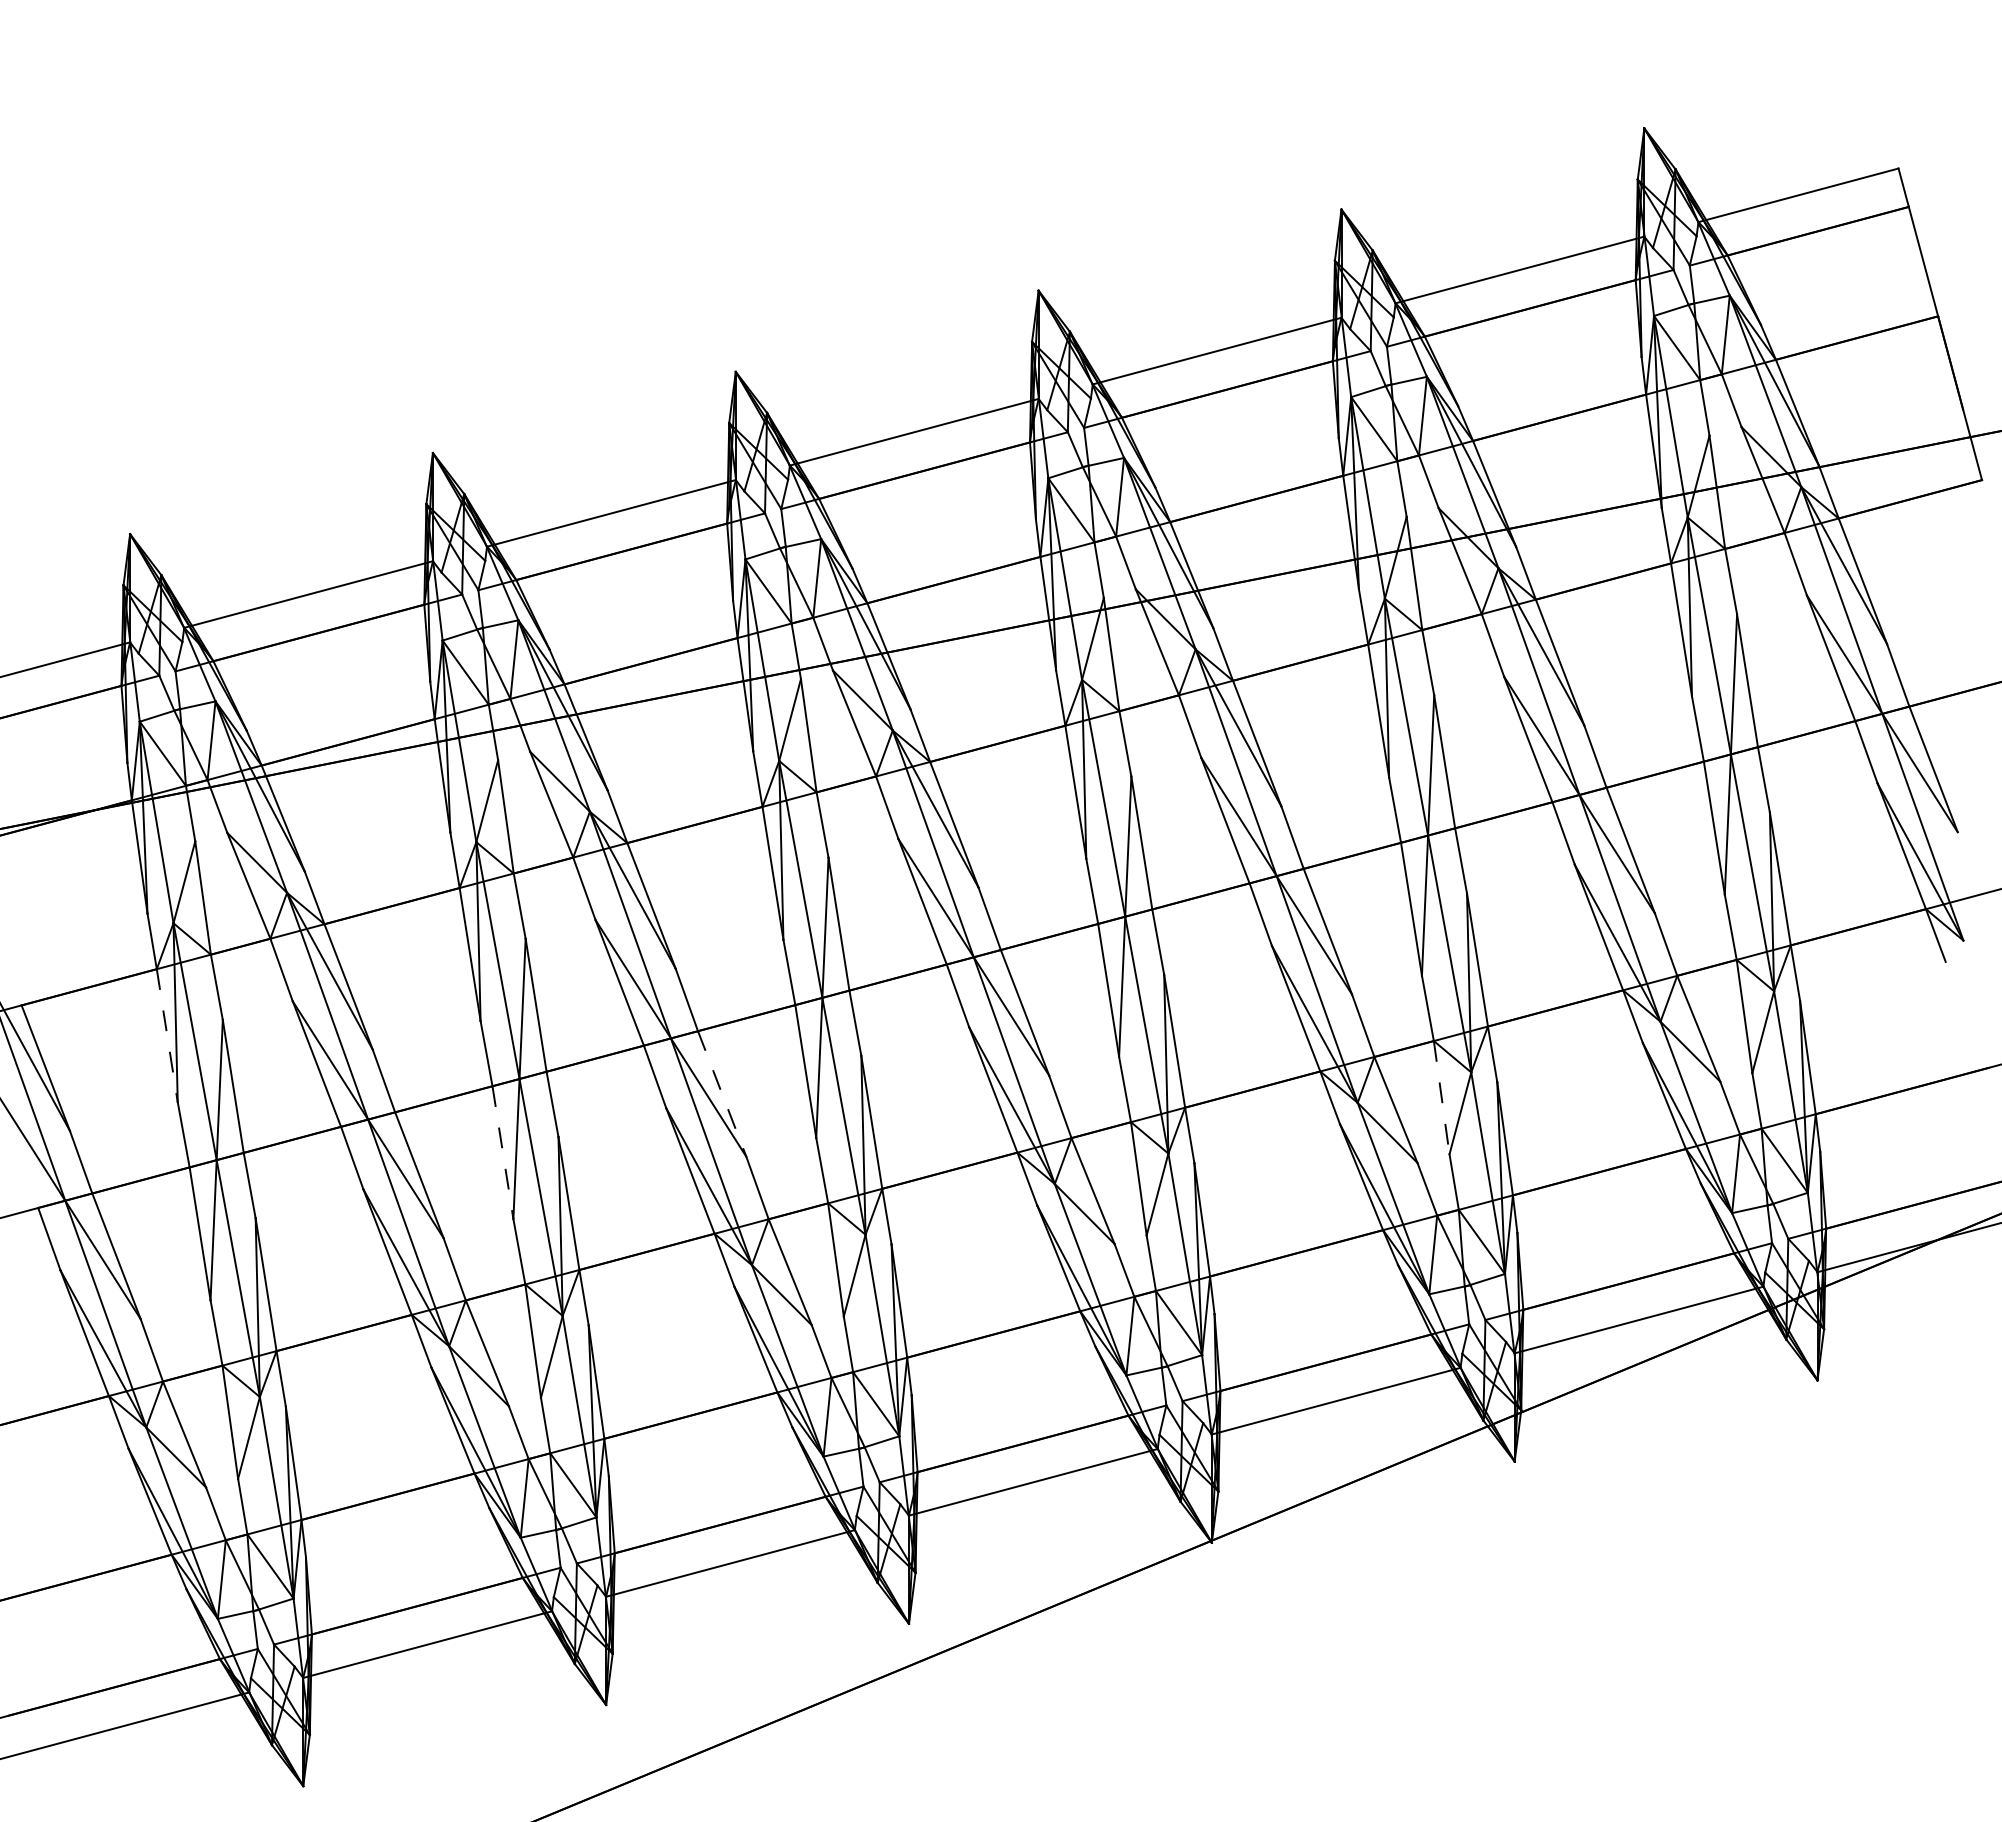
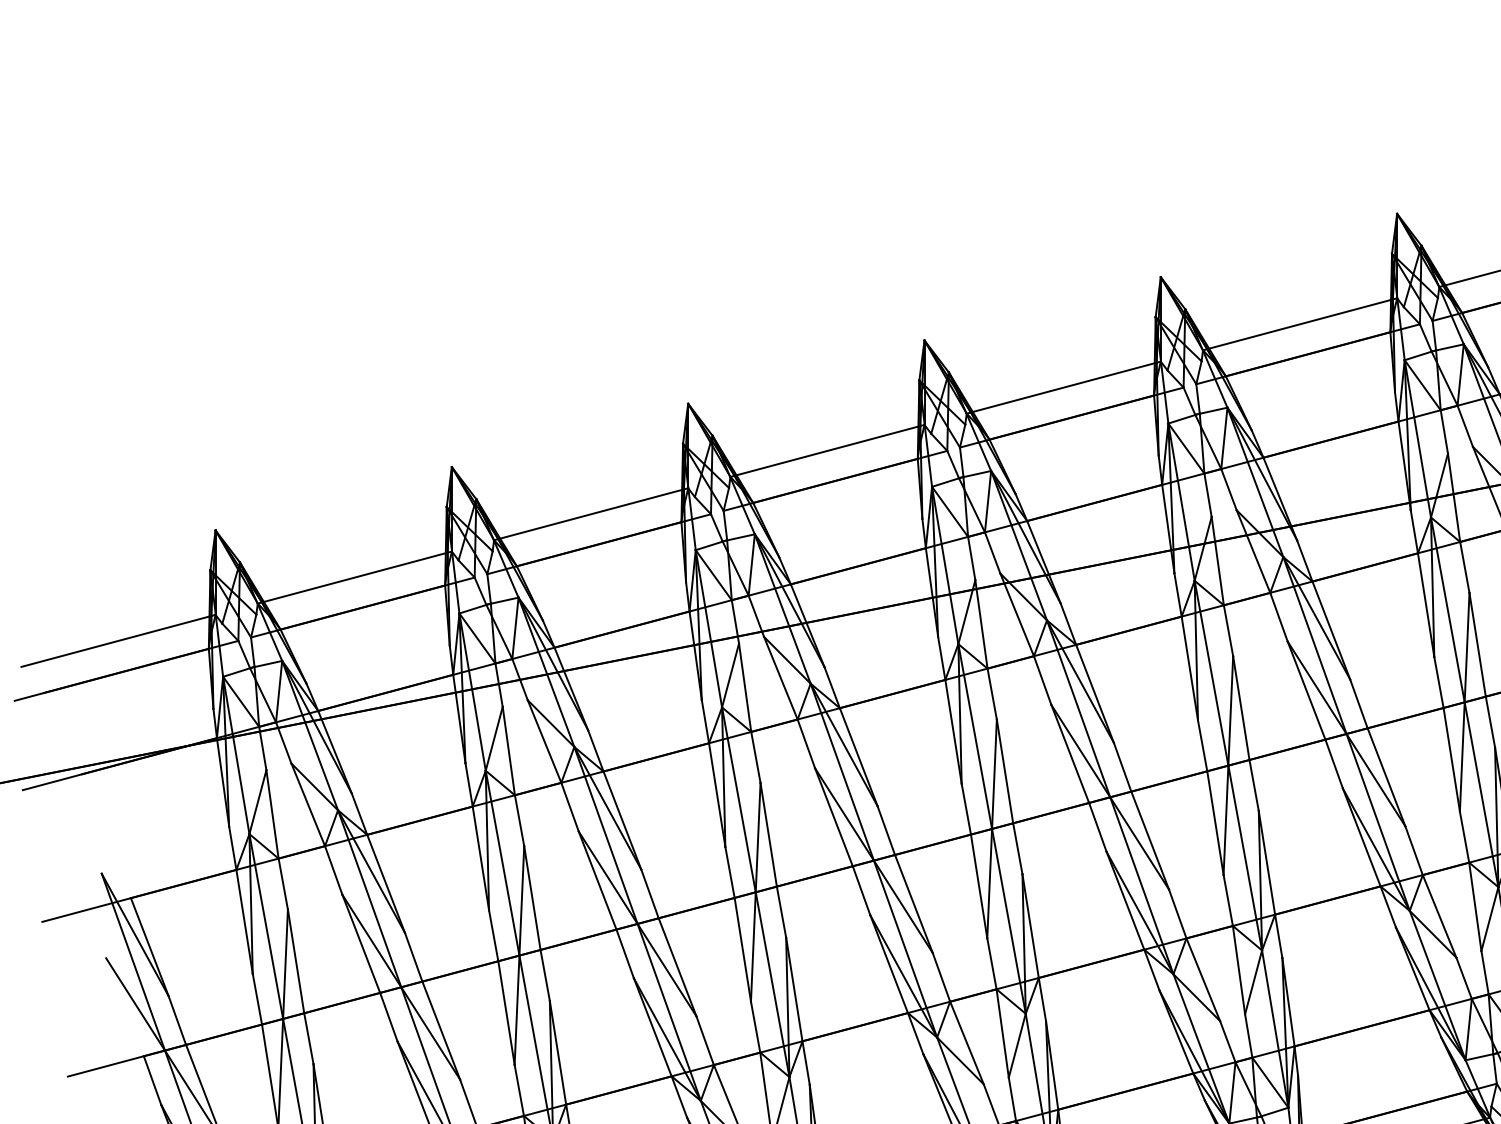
line: (167, 1036) -> (244, 922), dashed -> solid
line: (722, 1094) -> (677, 967), dashed -> solid
line: (1441, 1098) -> (1238, 970), dashed -> solid
line: (503, 1153) -> (506, 1013), dashed -> solid

